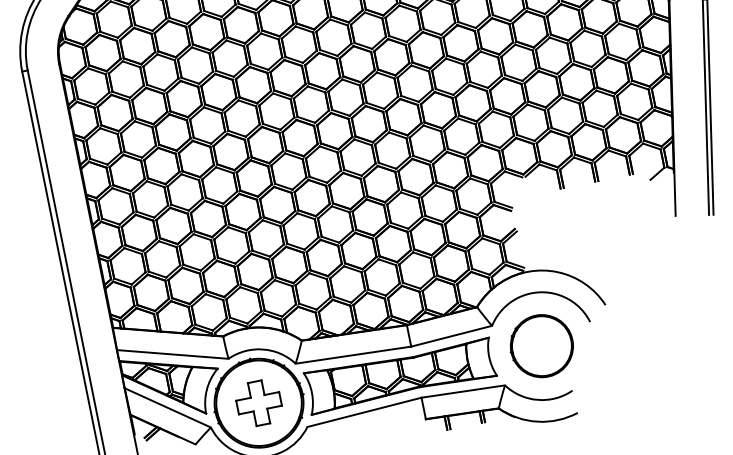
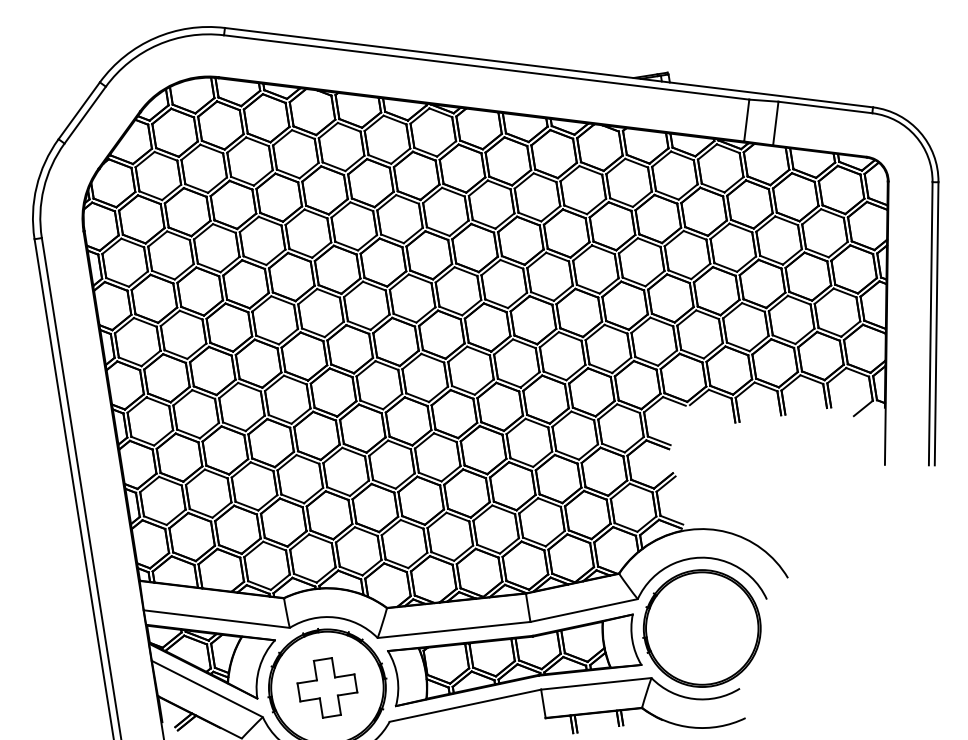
part: (541, 346) -> (701, 628), size x1.43

